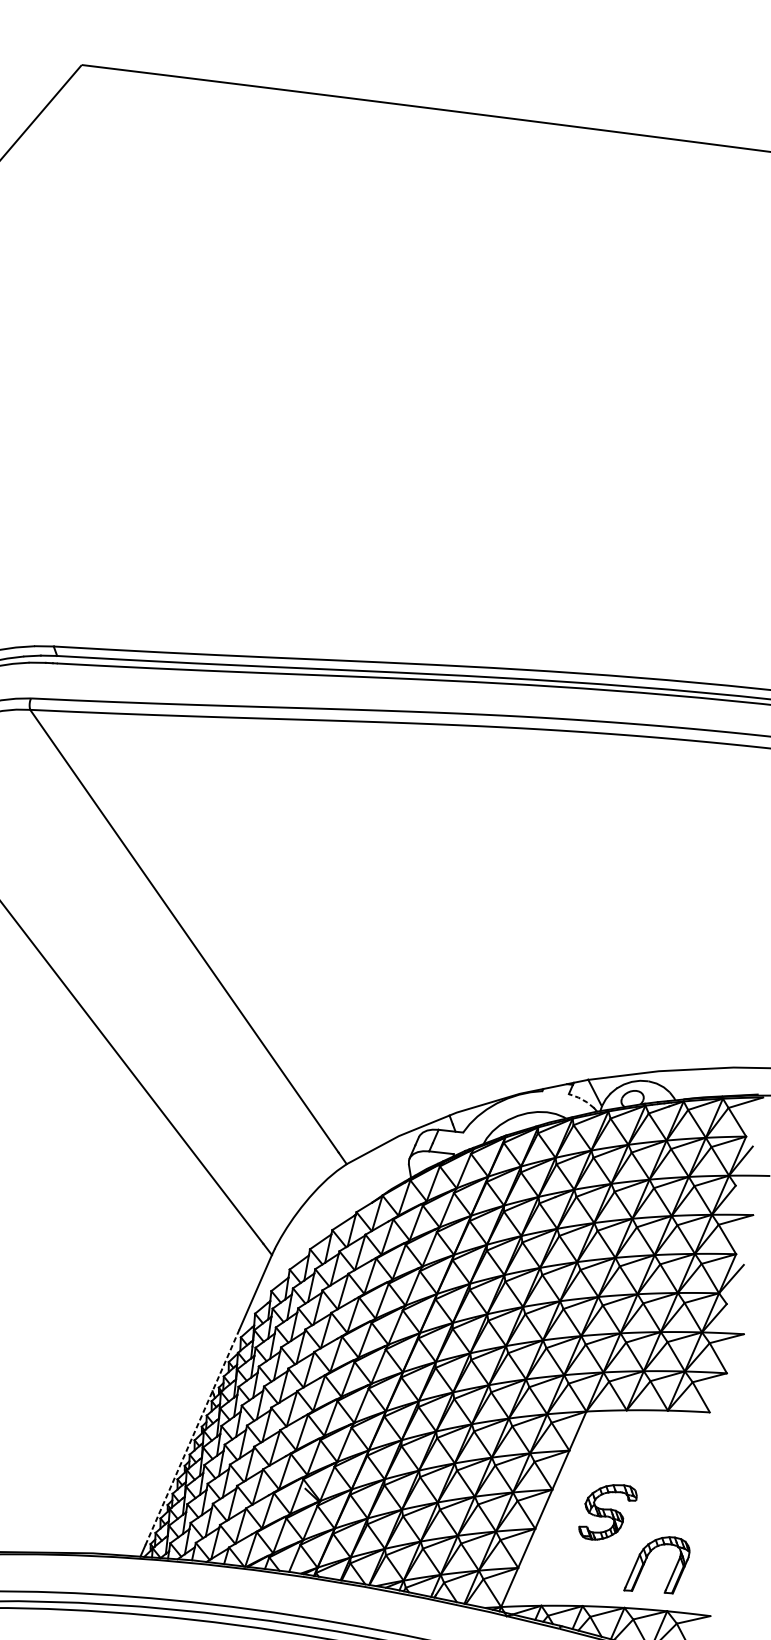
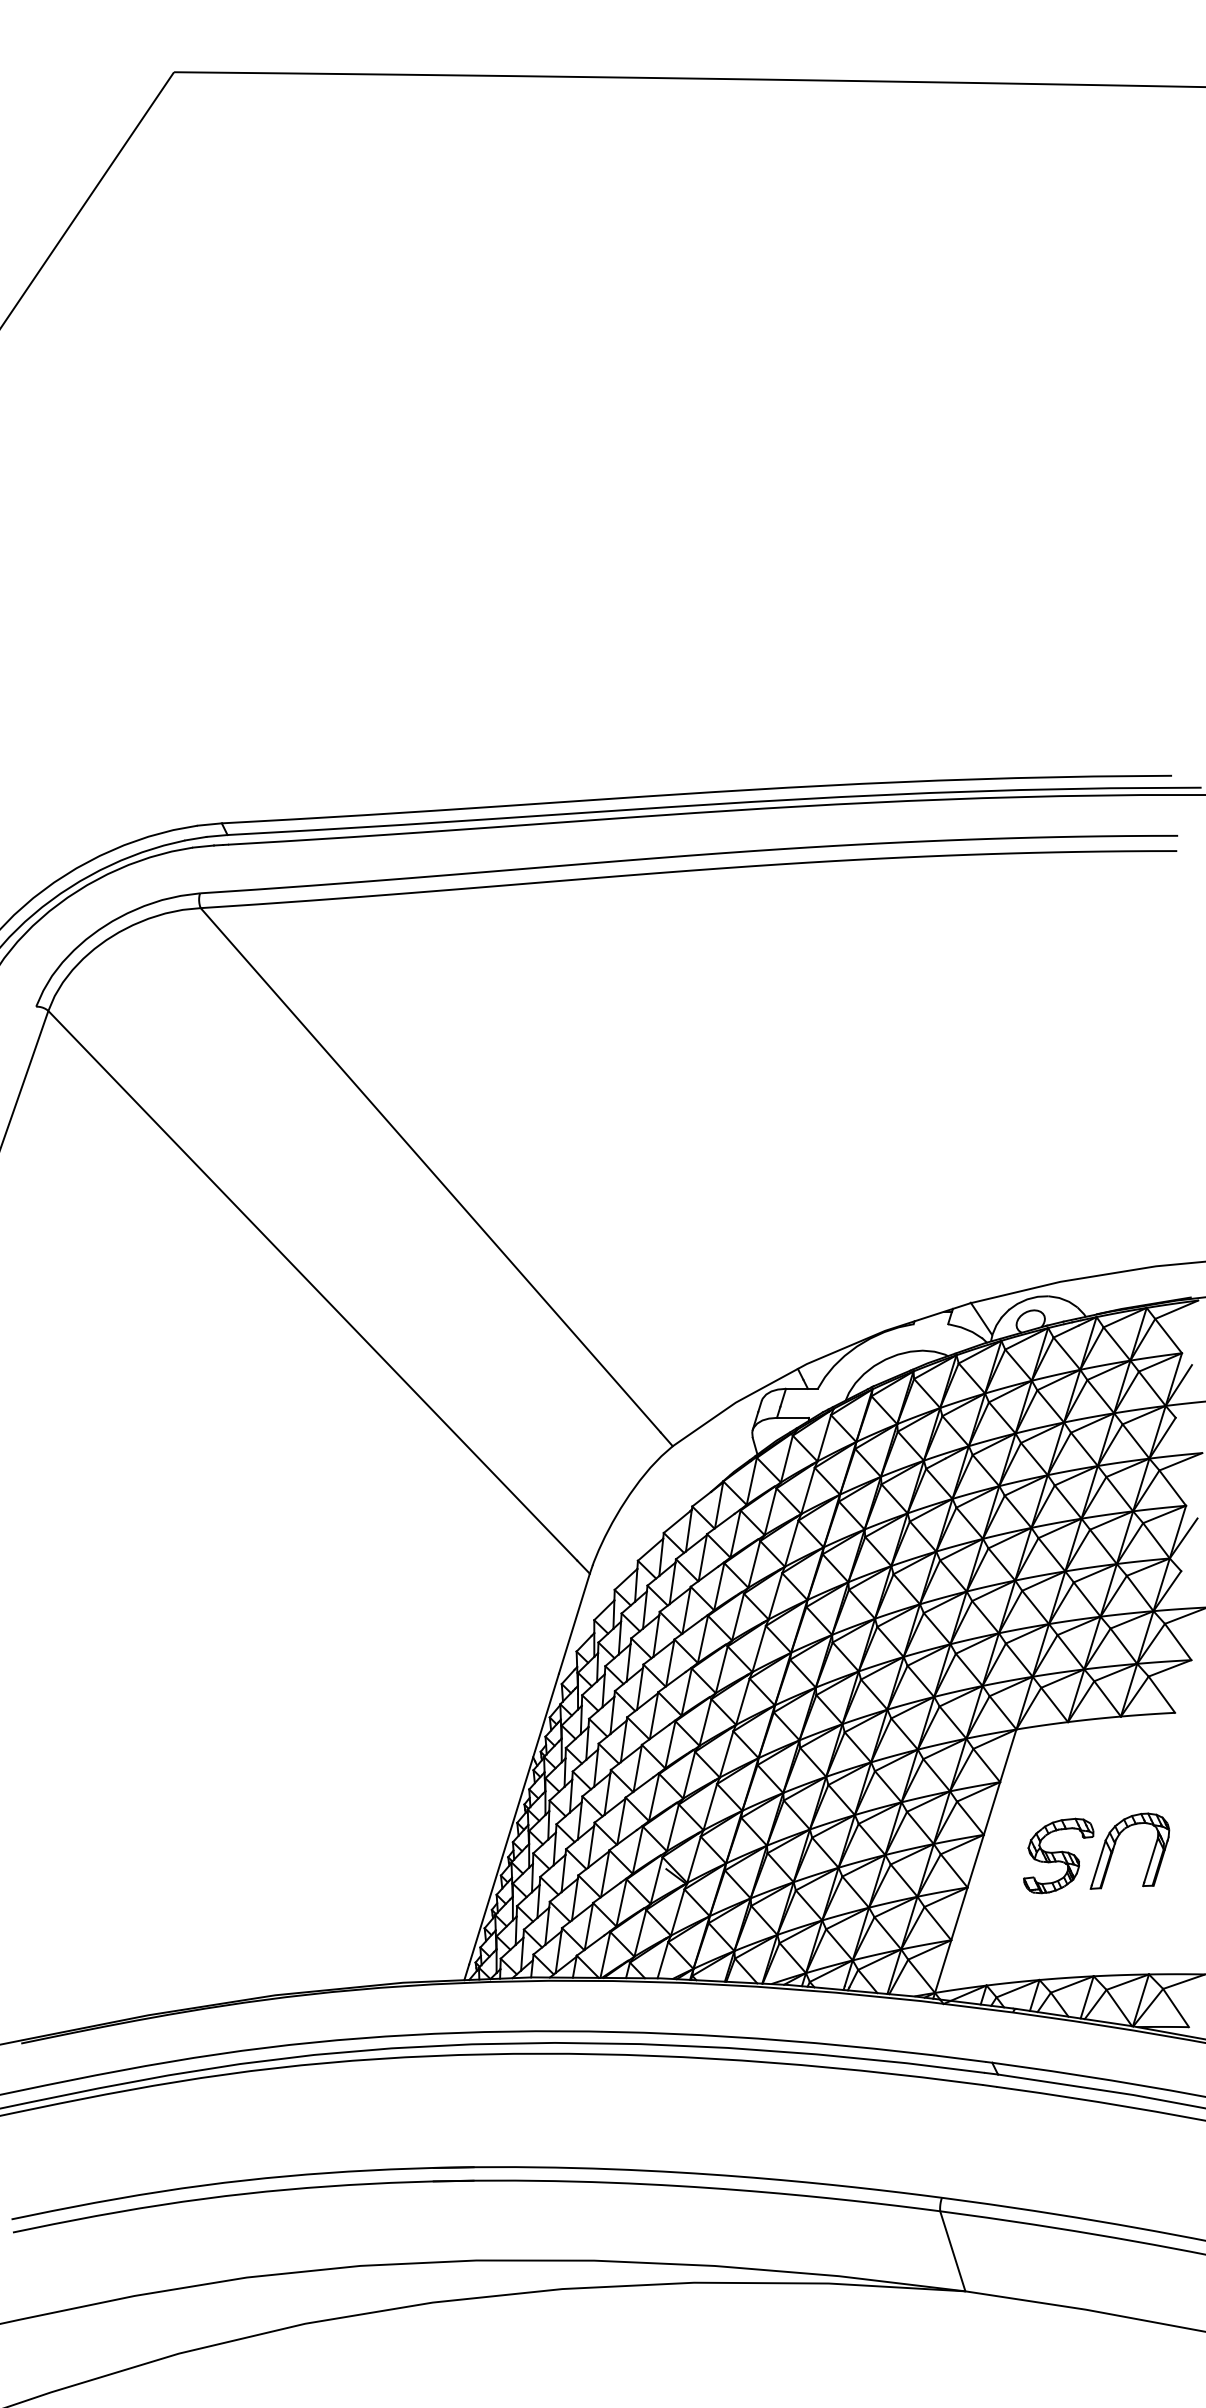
line: (582, 1099) -> (966, 1329), dashed -> solid
line: (192, 1436) -> (514, 1818), dashed -> solid
part: (647, 1557) -> (1116, 1843), moved

